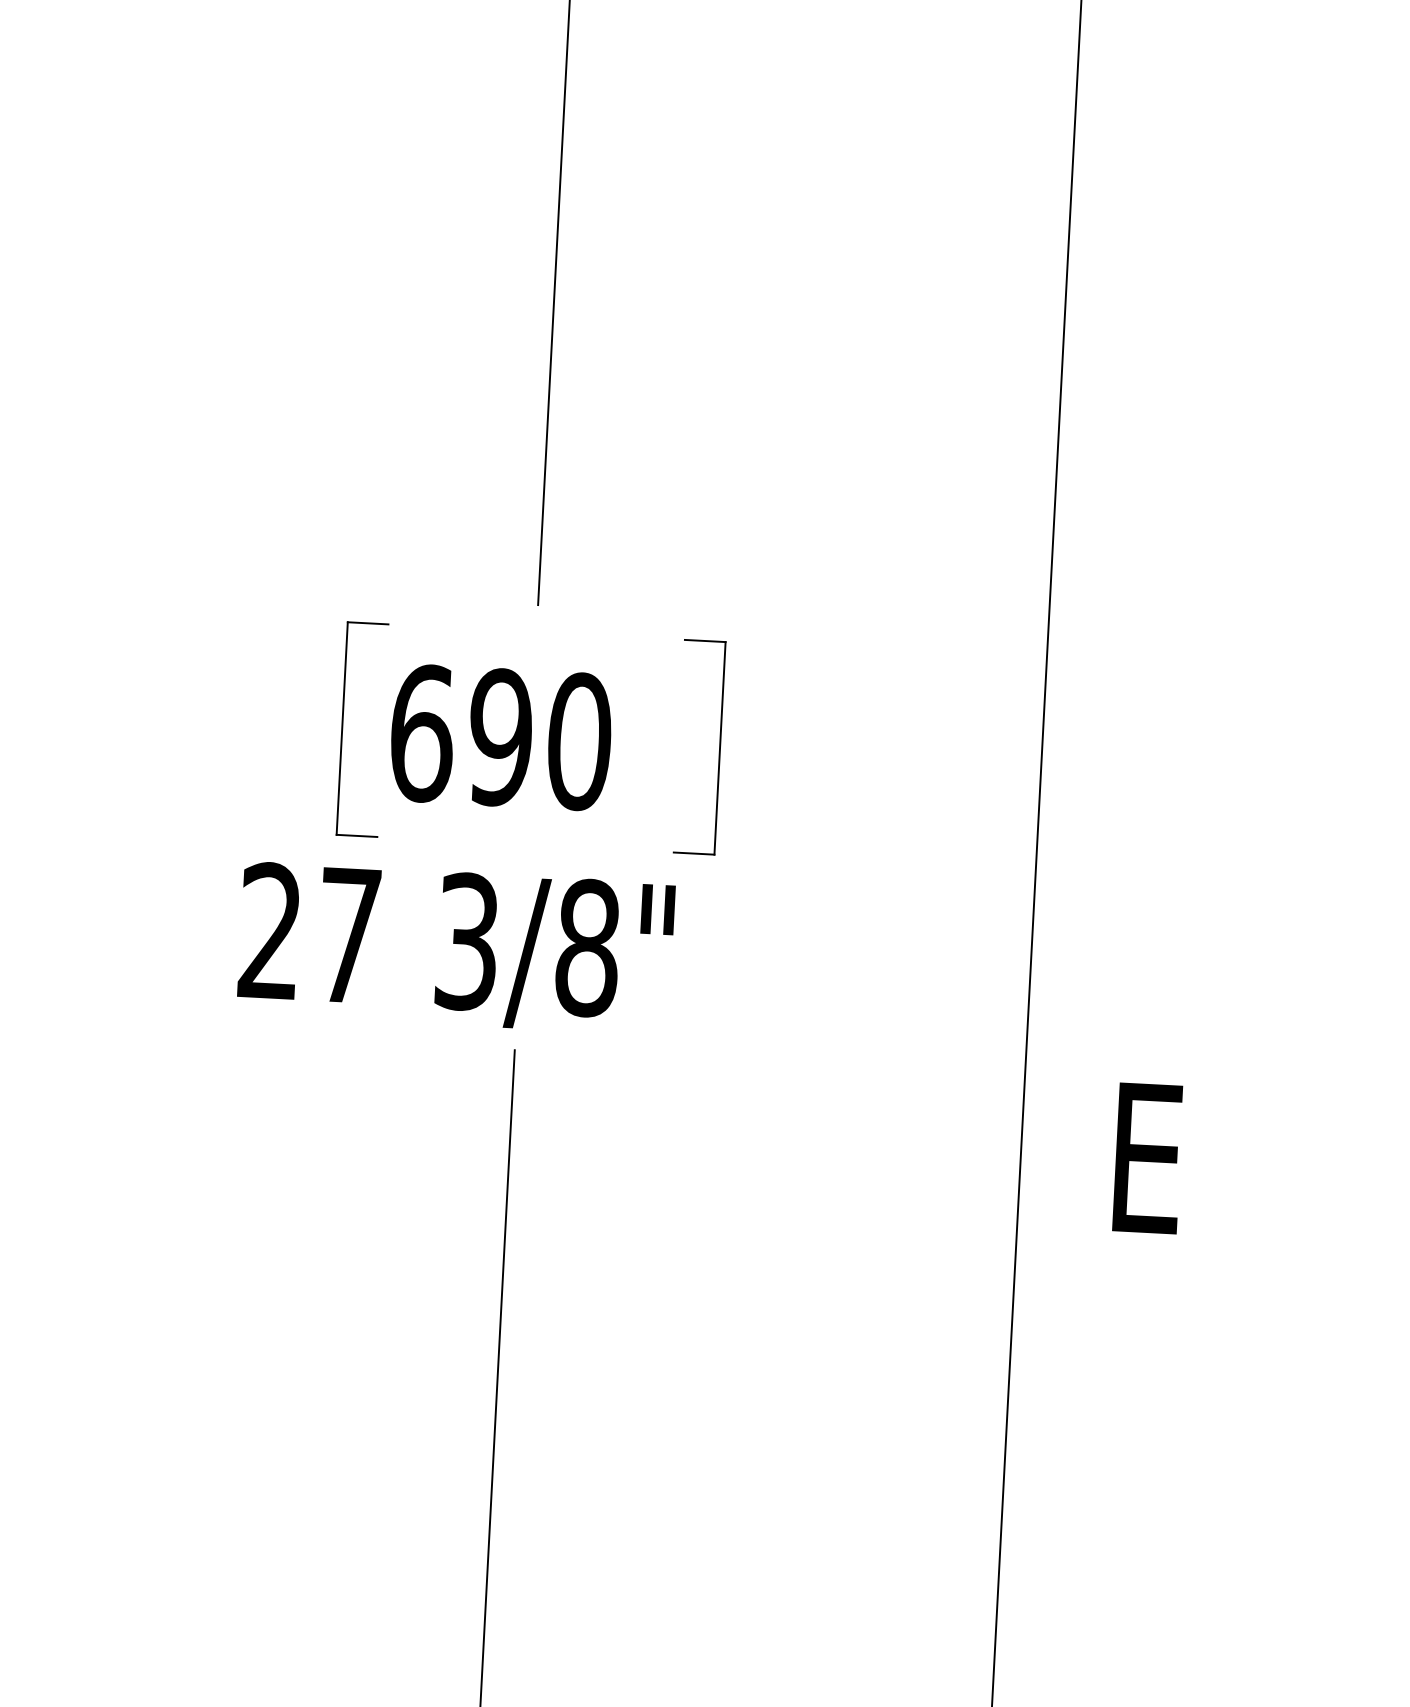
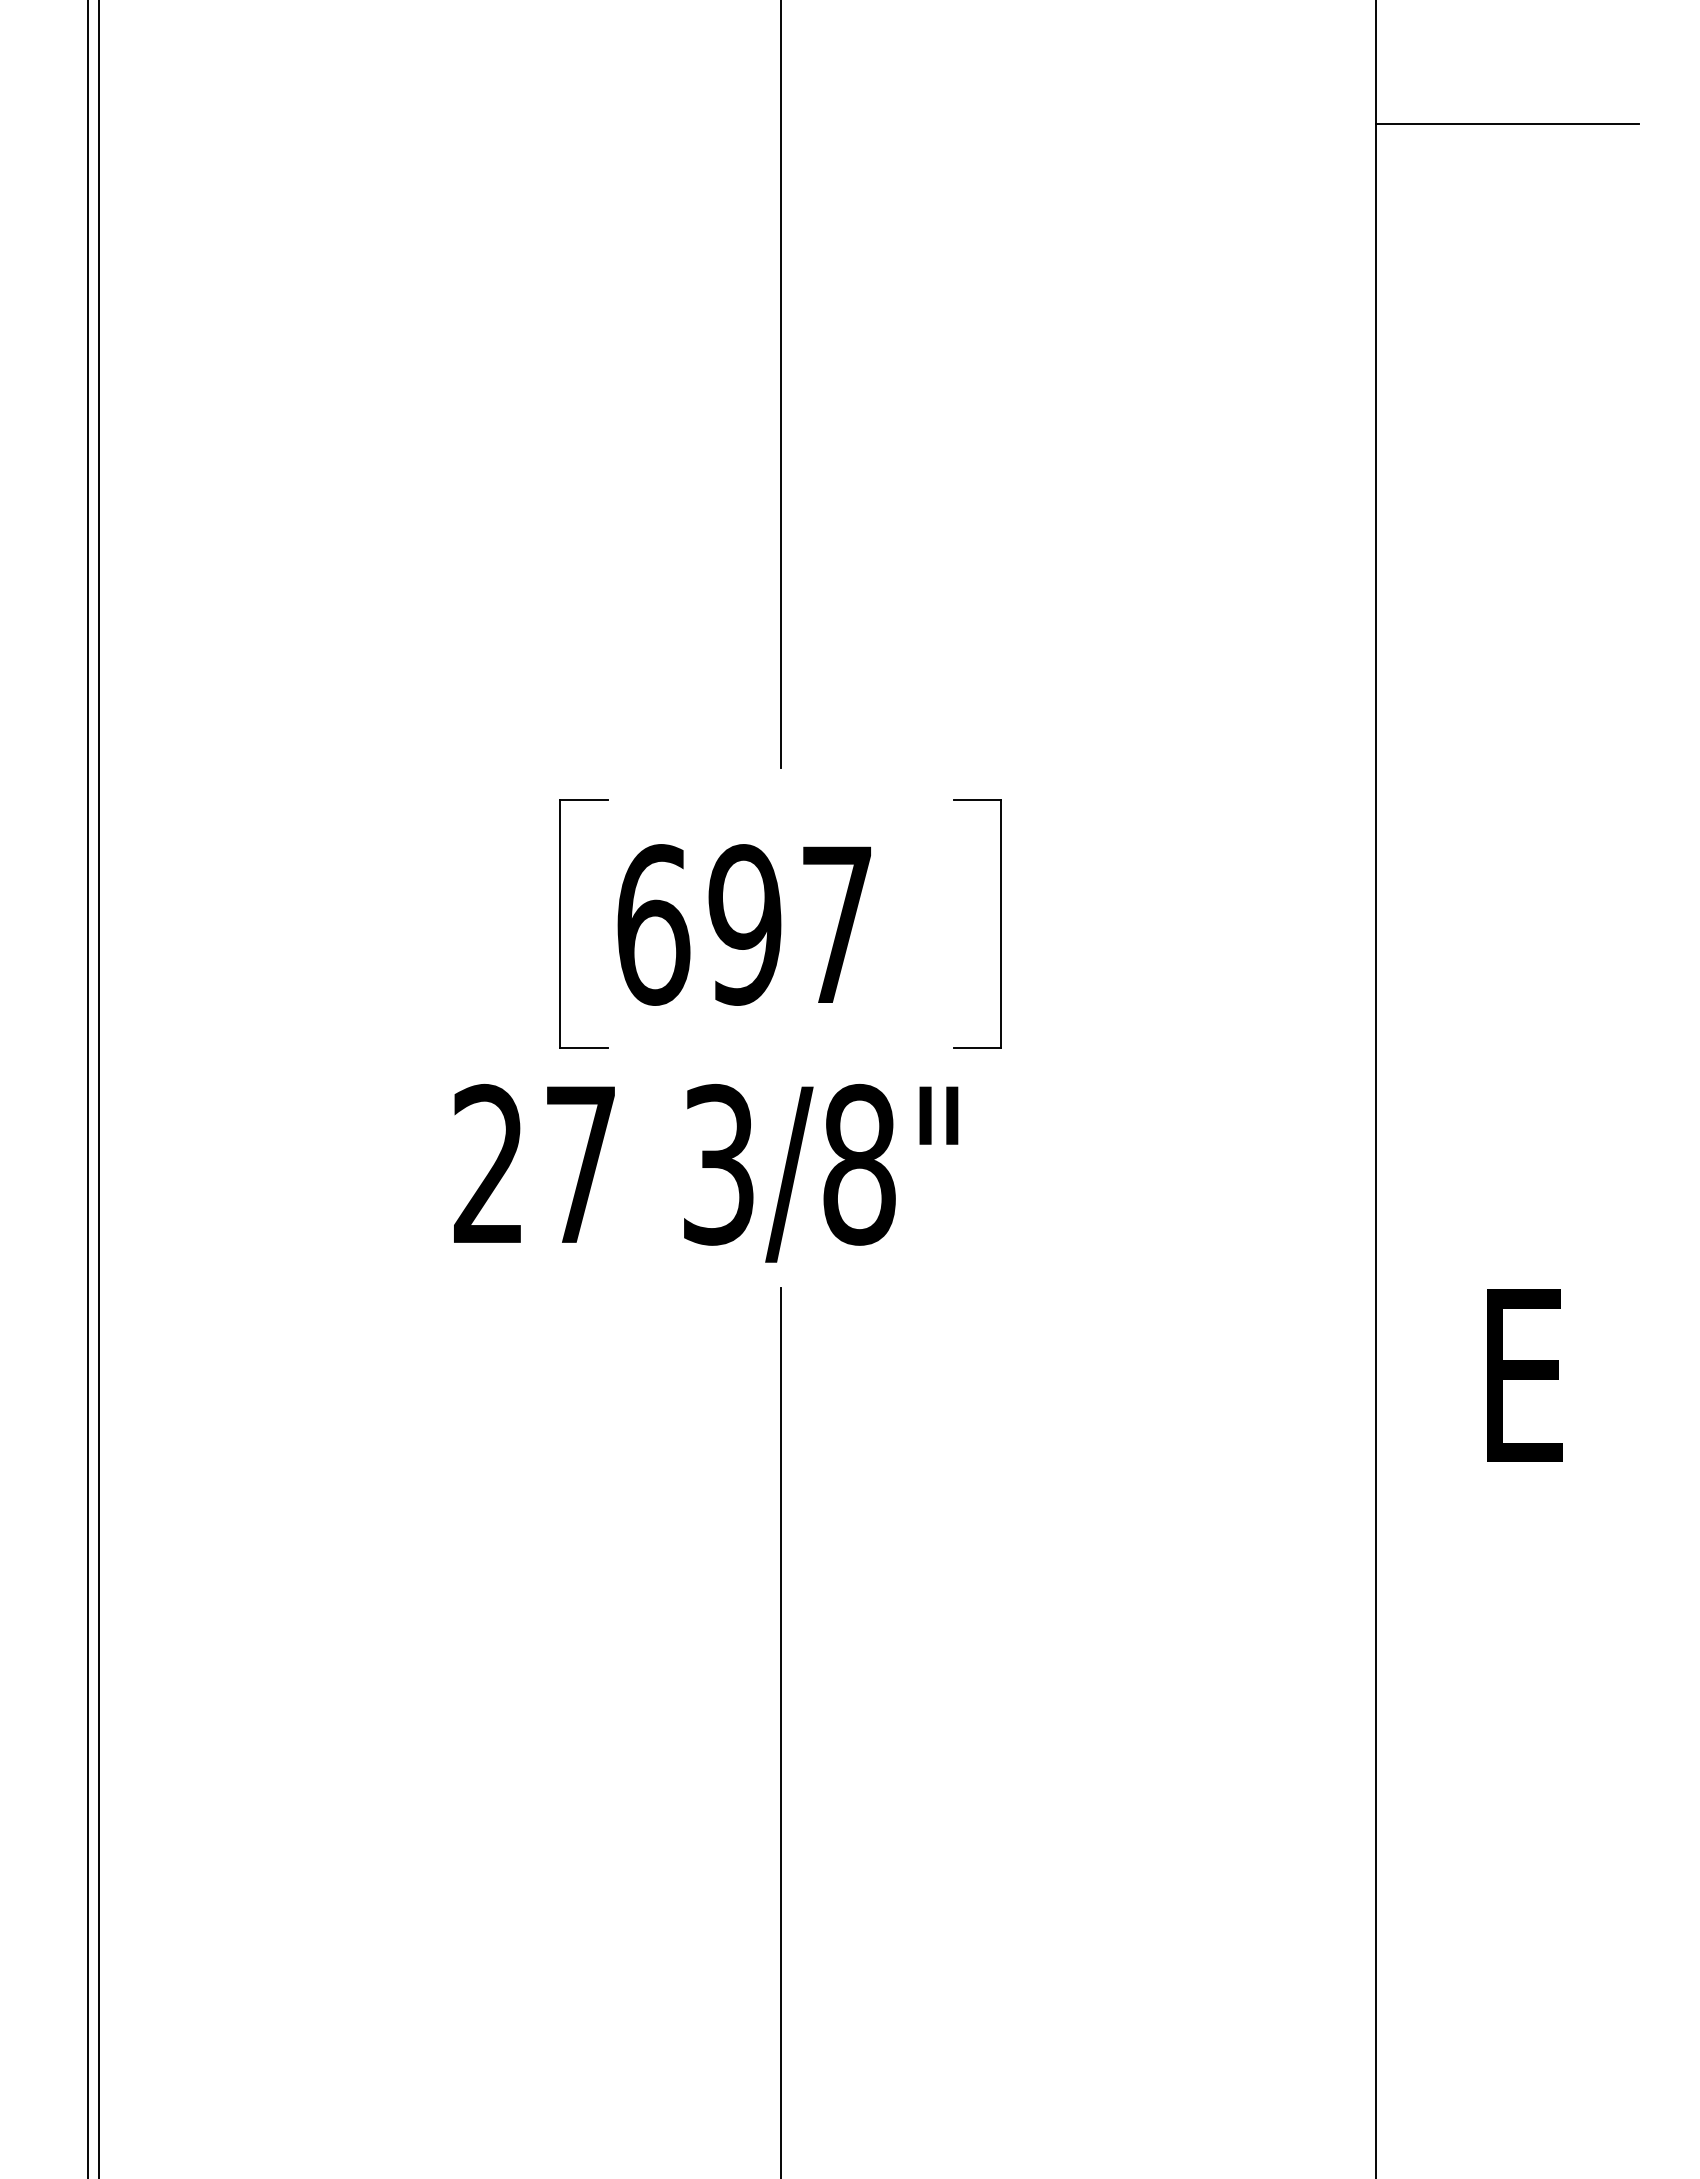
line: (1189, 85) -> (1507, 123), added
text: (579, 741) -> (837, 924), 690 -> 697

